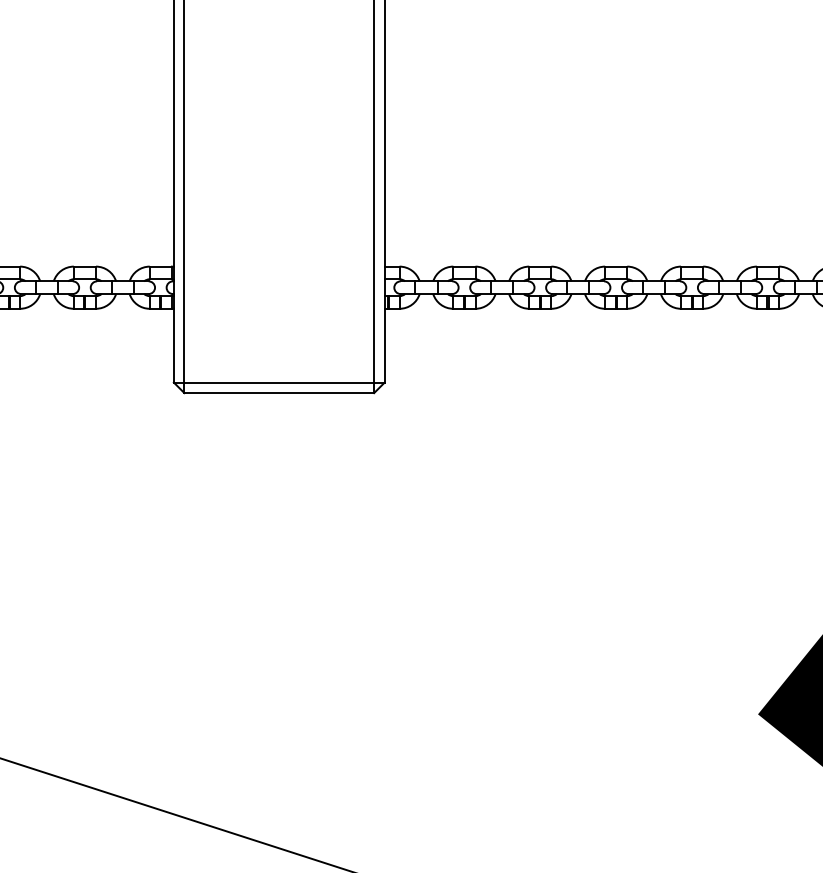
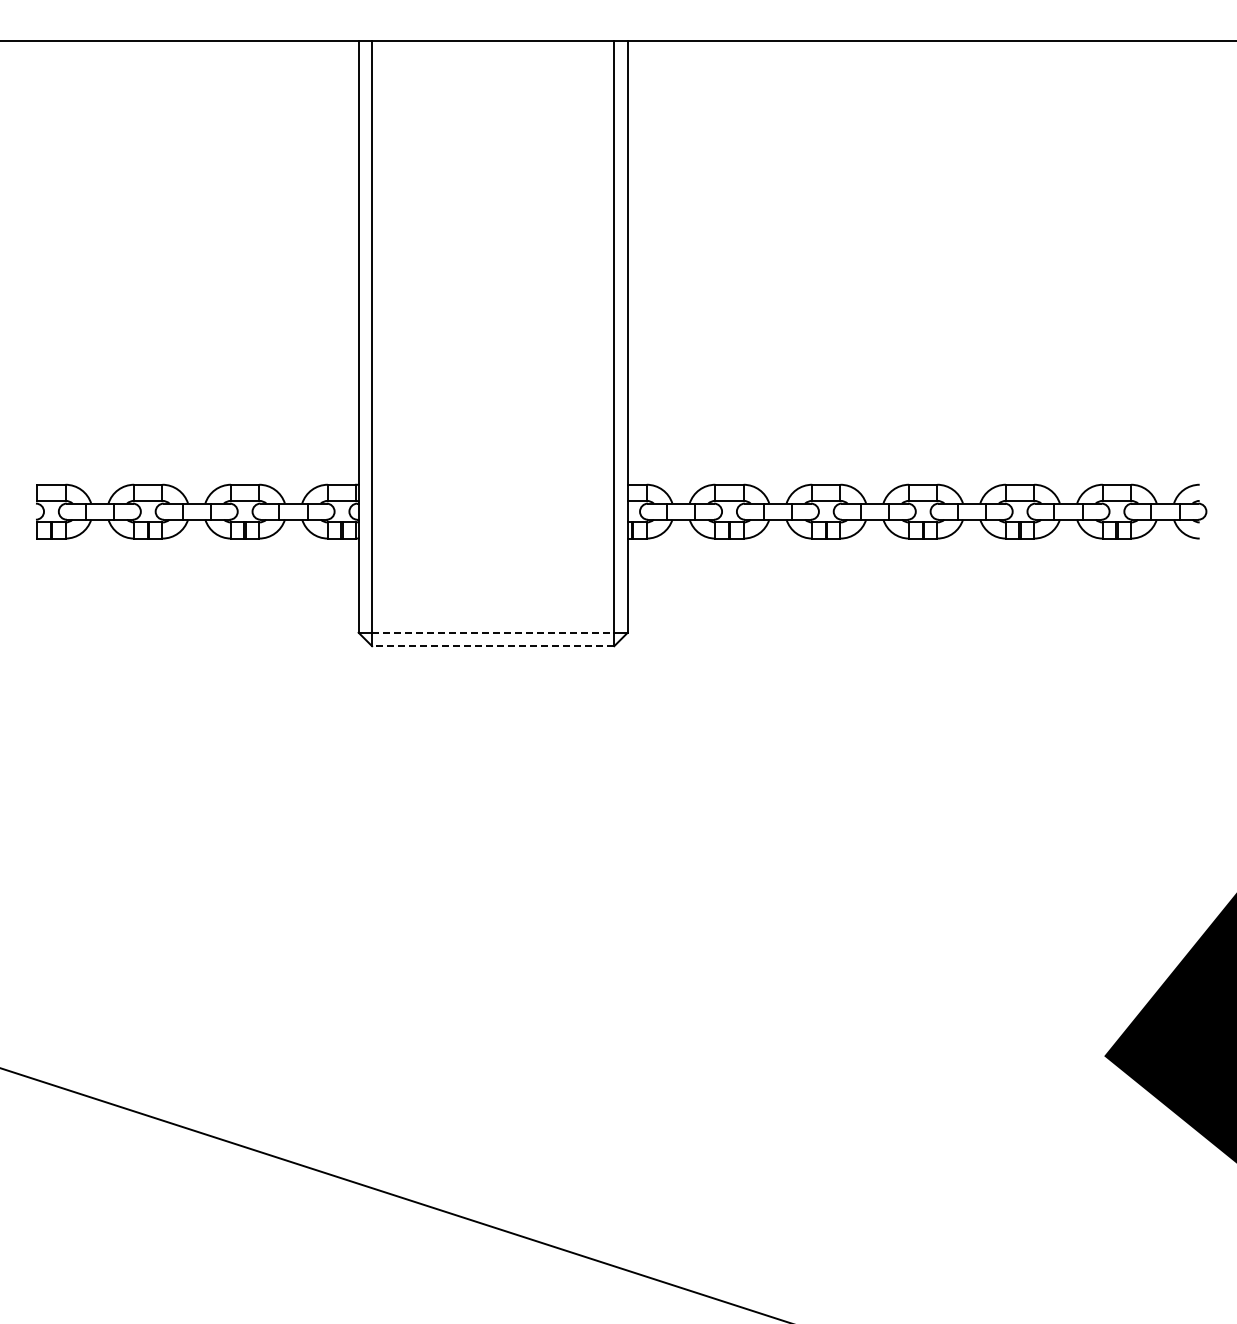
line: (279, 382) -> (493, 632), solid -> dashed
line: (278, 393) -> (492, 646), solid -> dashed

